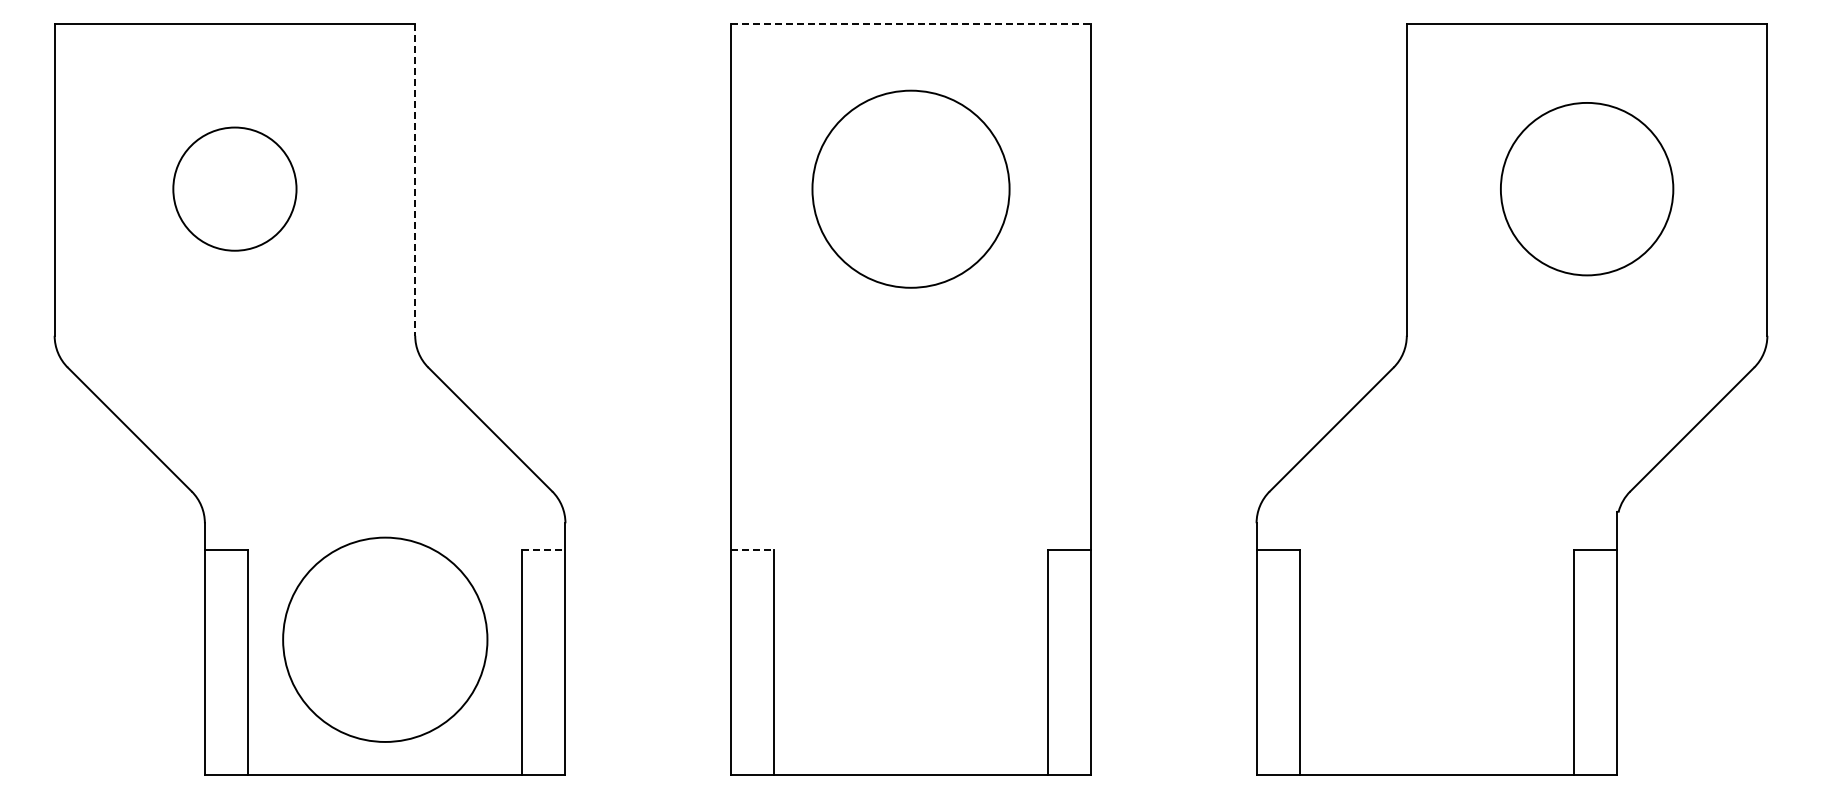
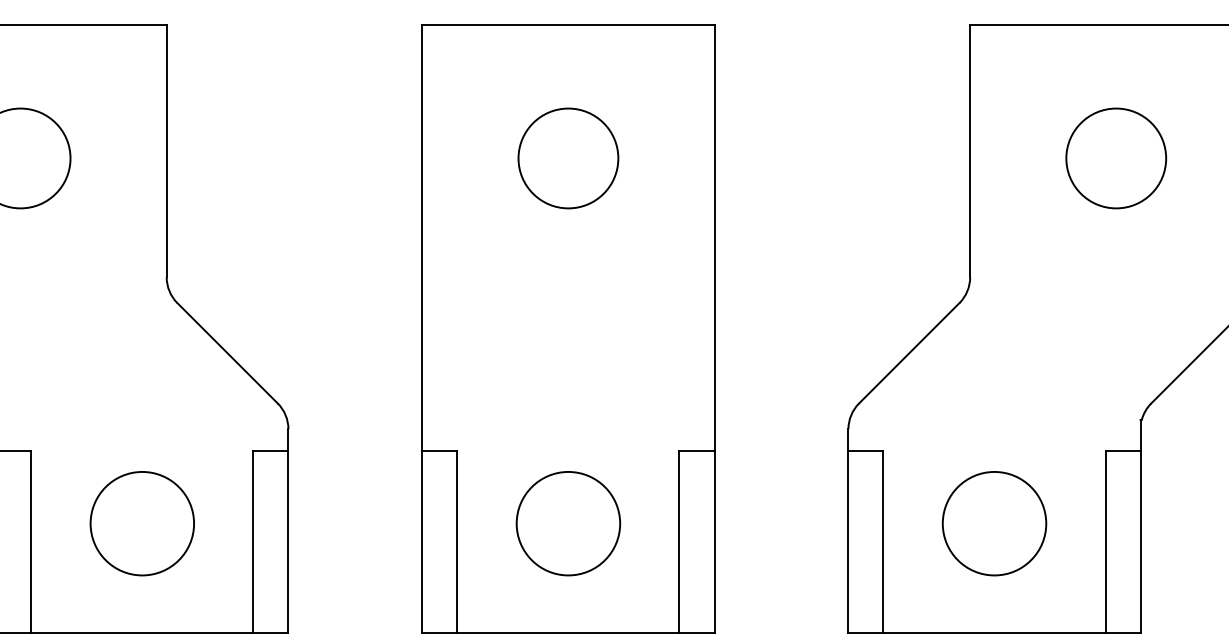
line: (911, 23) -> (568, 24), dashed -> solid
line: (415, 179) -> (166, 150), dashed -> solid
circle: (910, 188) -> (568, 157), size x0.62
circle: (1586, 188) -> (1115, 157), size x0.71
line: (543, 549) -> (270, 450), dashed -> solid
line: (752, 549) -> (439, 450), dashed -> solid
circle: (384, 639) -> (141, 523), size x0.62
circle: (910, 639) -> (568, 523), added
circle: (1436, 639) -> (994, 523), added

